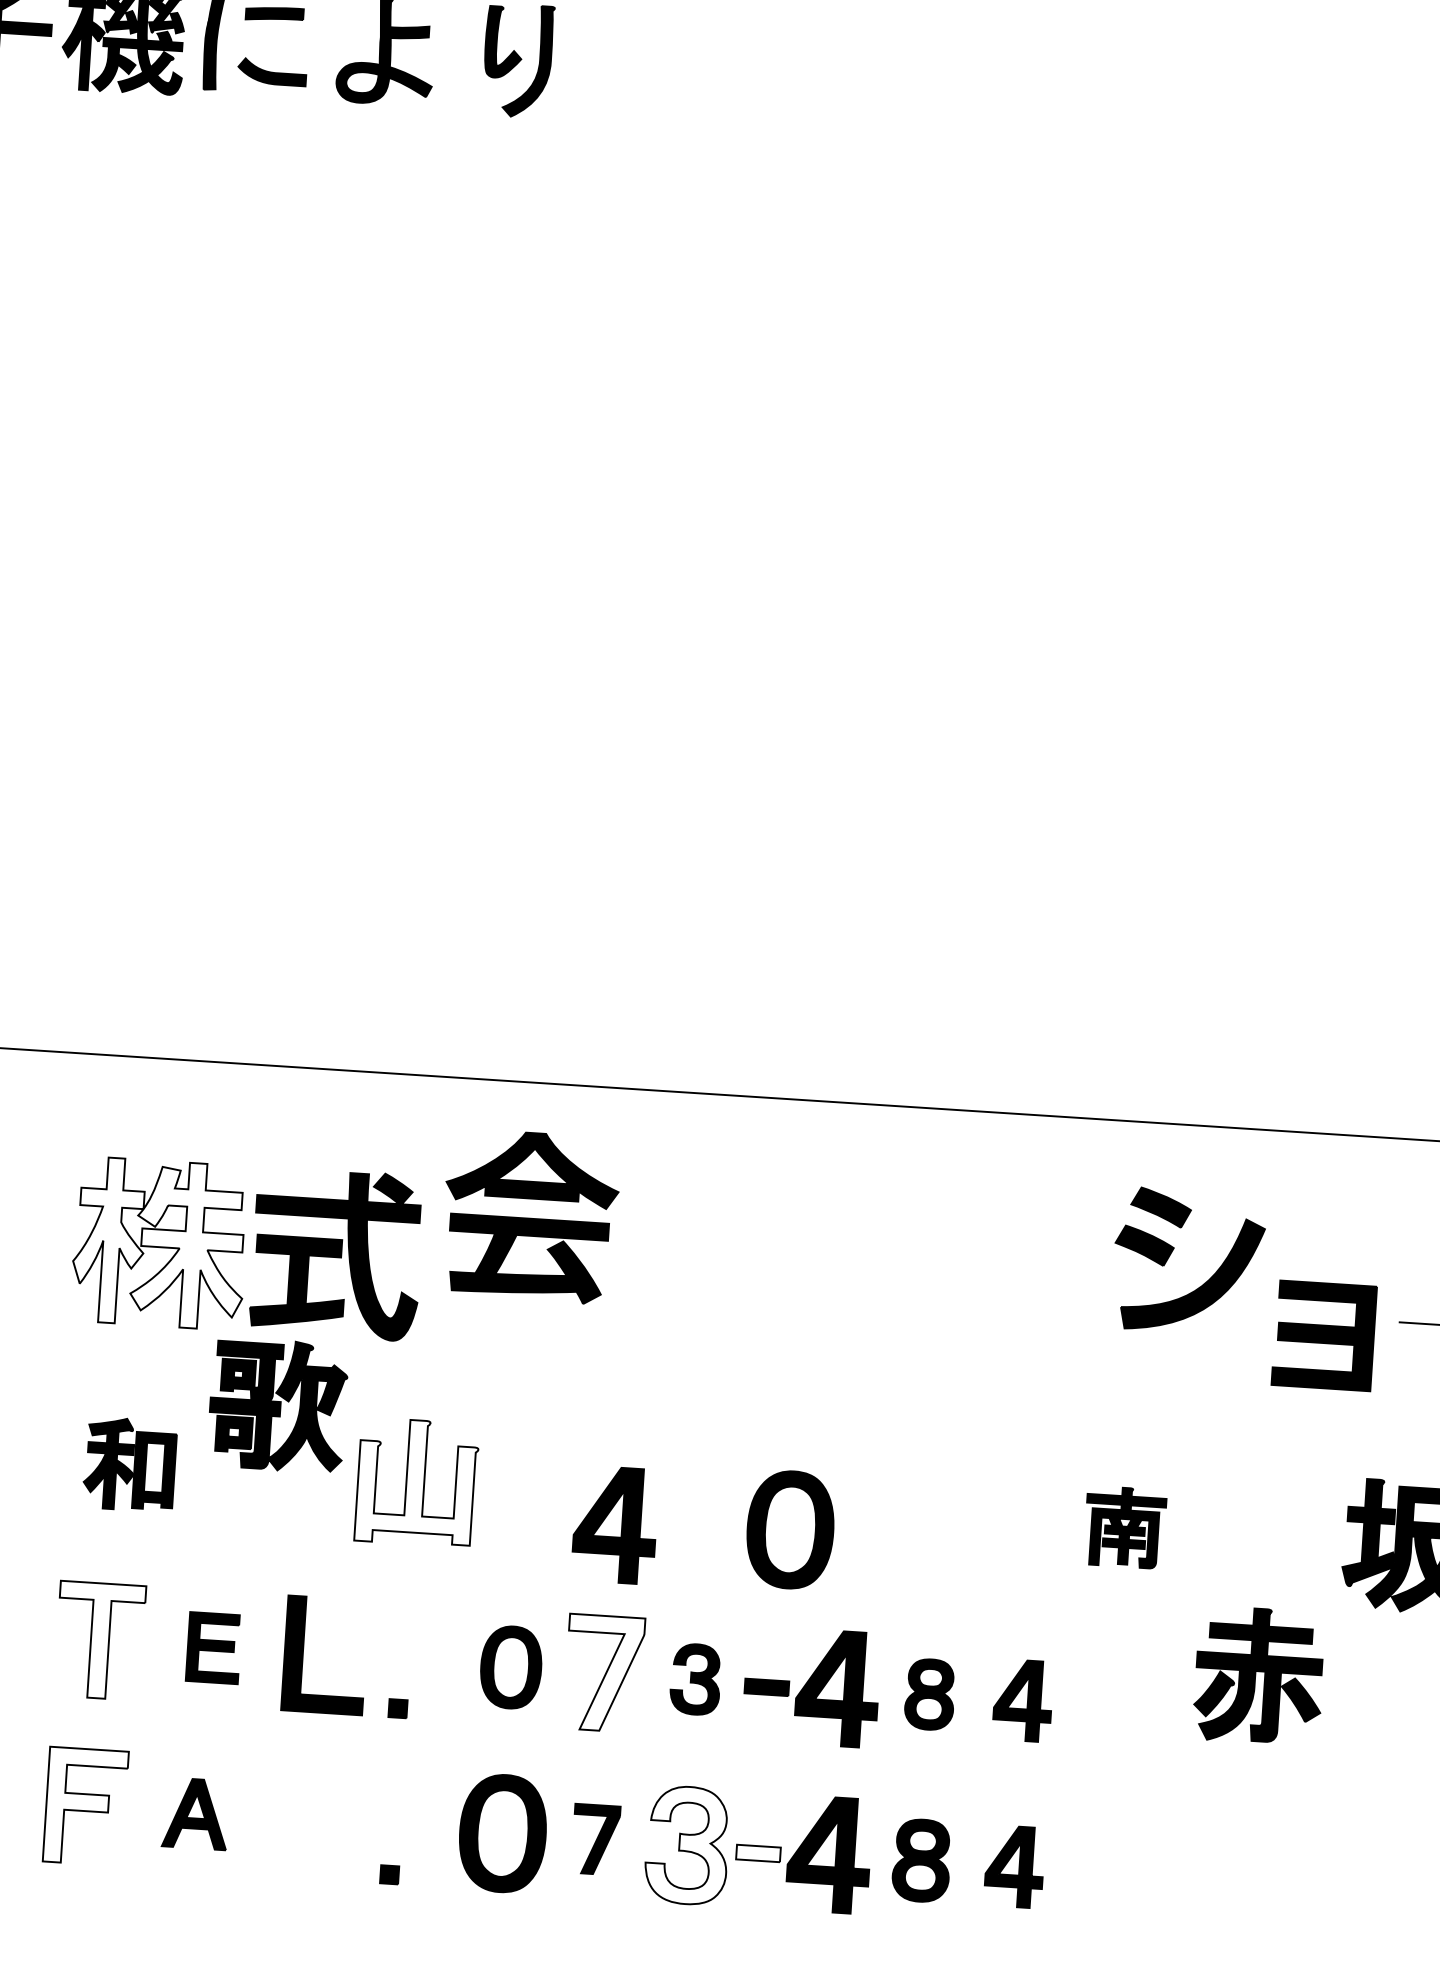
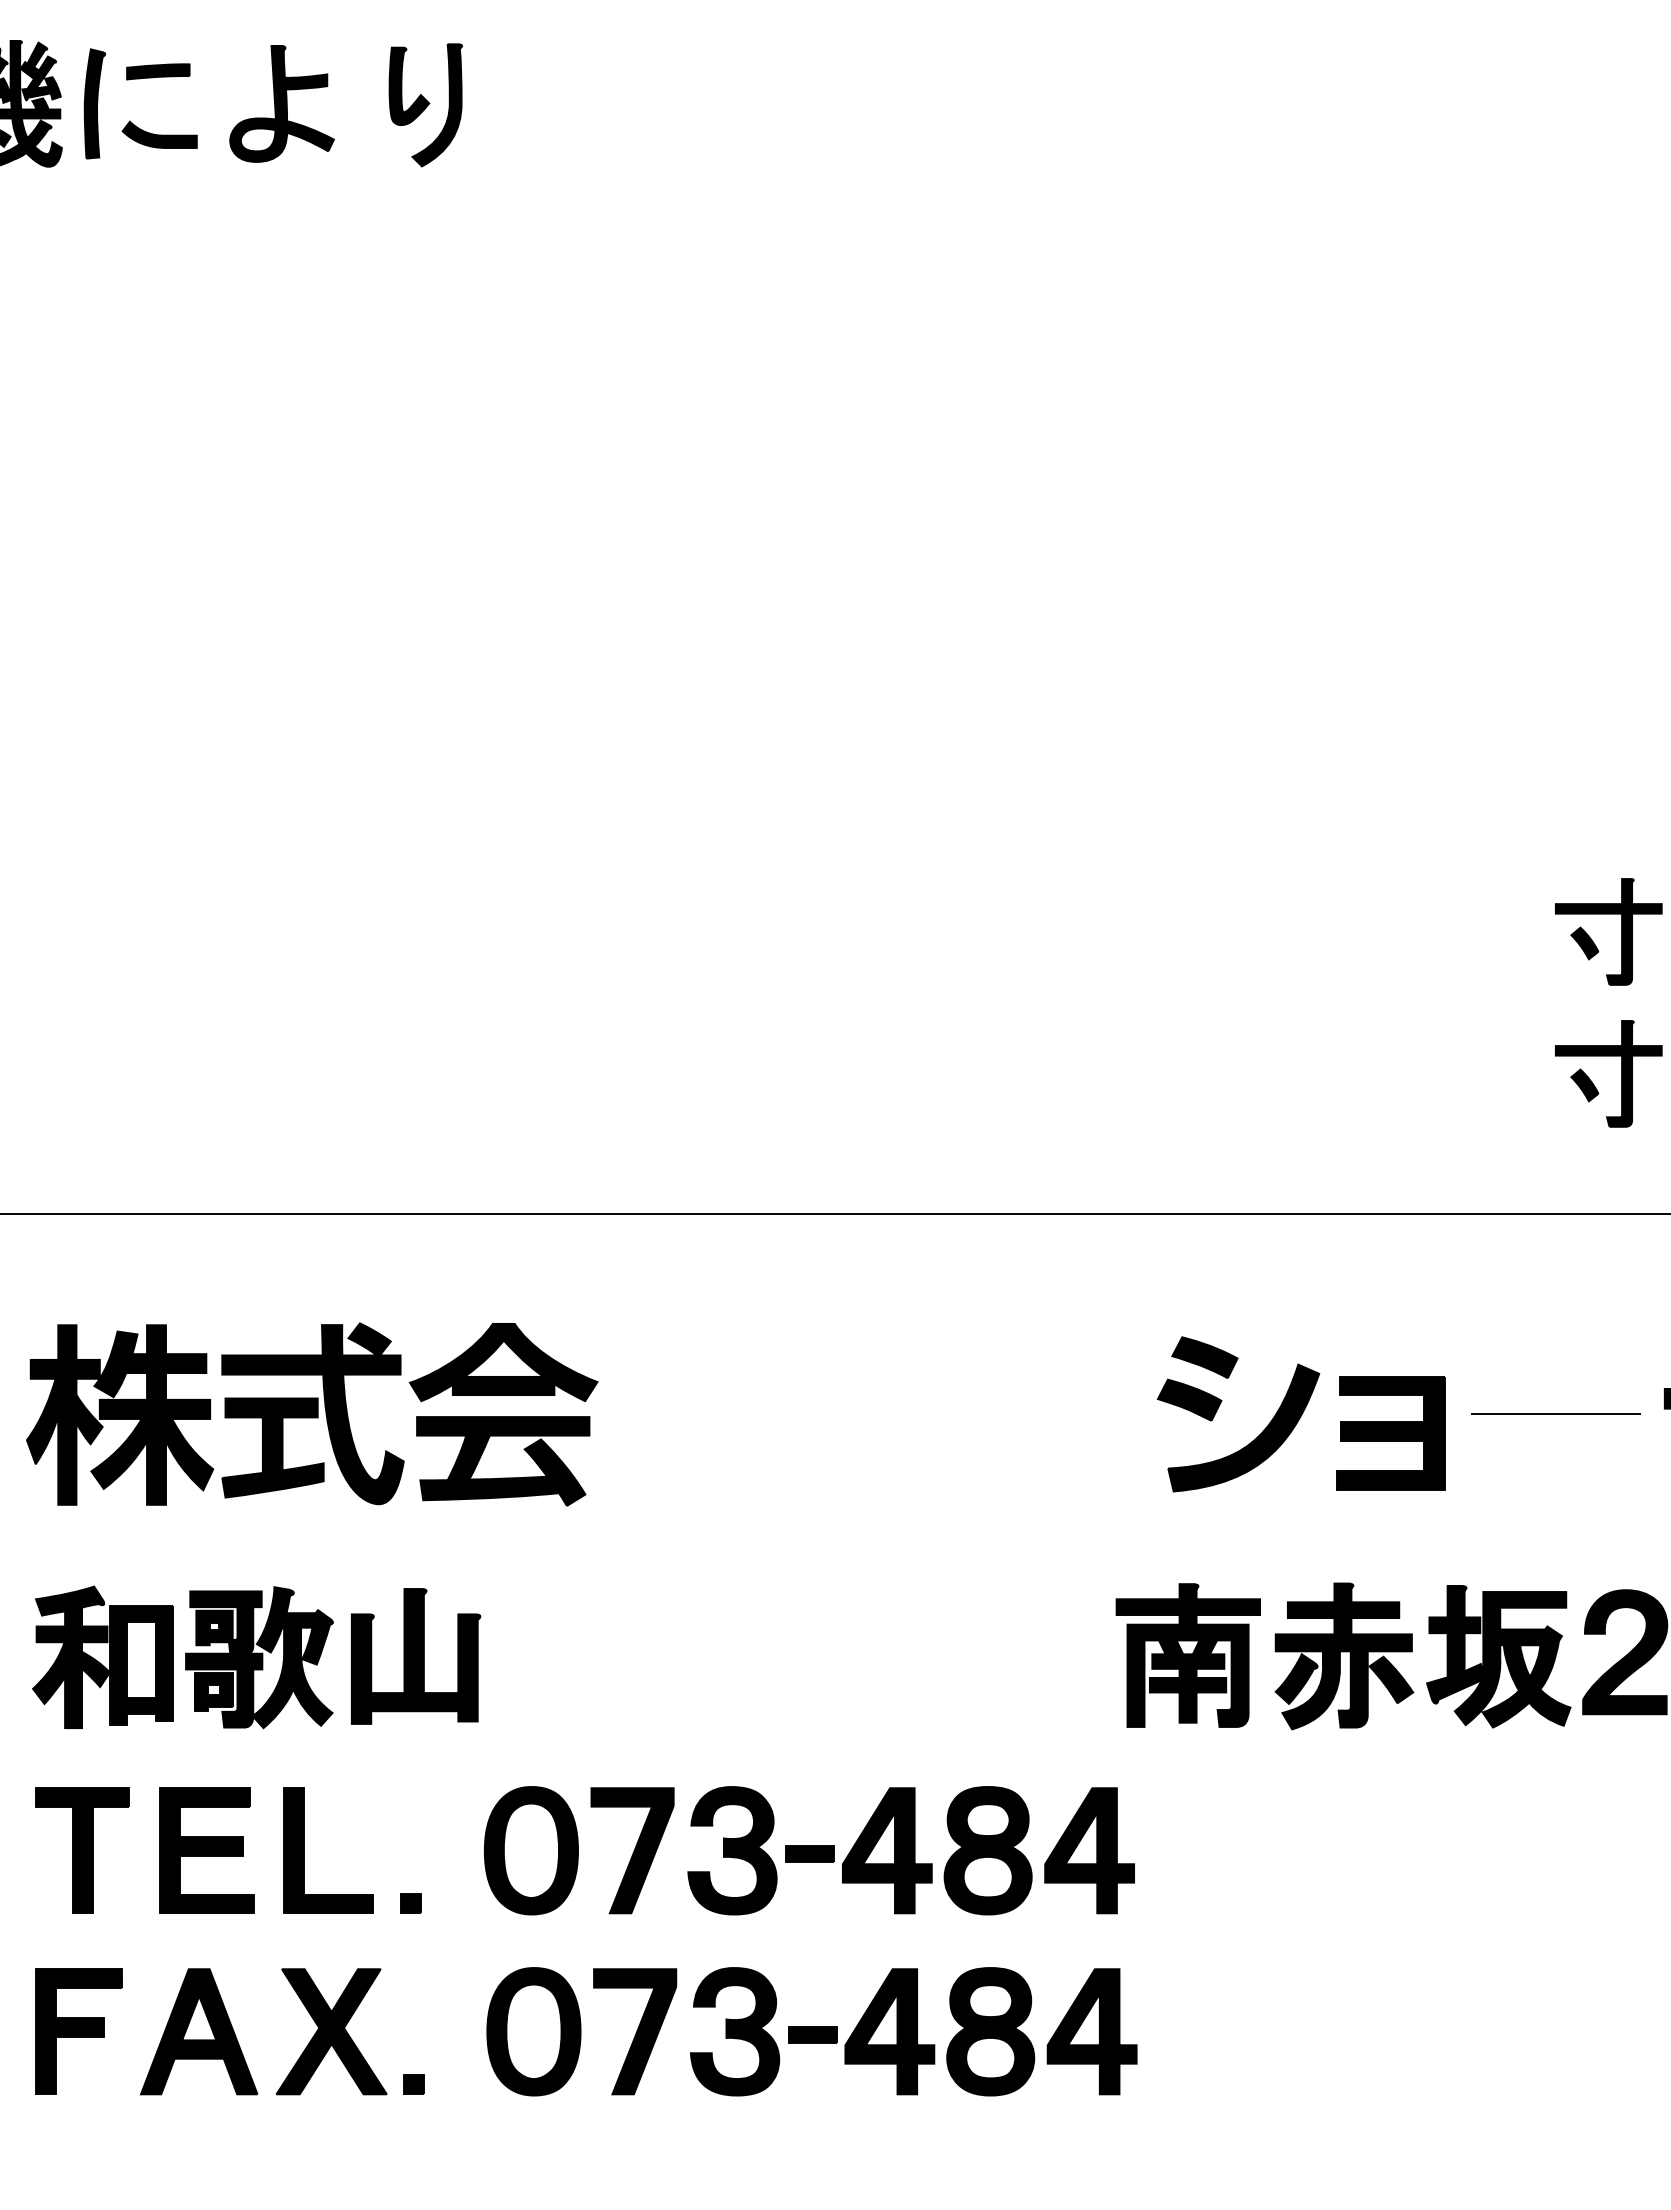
part: (530, 1216) -> (503, 1414), moved
fill: (159, 1243) -> (119, 1414), added
part: (1172, 1252) -> (1220, 1405), moved
part: (277, 1405) -> (259, 1657), moved
part: (129, 1463) -> (102, 1656), size x1.43
fill: (416, 1482) -> (415, 1656), added
part: (615, 1524) -> (634, 1688), removed
part: (1124, 1527) -> (1187, 1655), size x1.67
part: (790, 1529) -> (824, 1681), removed
fill: (99, 1640) -> (82, 1850), added
part: (213, 1647) -> (206, 1850), size x1.67
part: (510, 1667) -> (530, 1850), size x1.43
fill: (604, 1673) -> (632, 1850), added
part: (1259, 1676) -> (1344, 1656), moved
part: (695, 1679) -> (732, 1850), size x1.67
part: (929, 1694) -> (987, 1850), size x1.67
part: (1023, 1700) -> (1089, 1850), size x1.43
fill: (86, 1806) -> (79, 2031), added
part: (196, 1813) -> (199, 2031), size x1.67
part: (317, 1821) -> (331, 2031), added
part: (596, 1839) -> (635, 2031), size x1.67
fill: (686, 1845) -> (734, 2031), added
fill: (758, 1853) -> (812, 2035), added
part: (921, 1860) -> (990, 2031), size x1.43
part: (1014, 1866) -> (1091, 2031), size x1.43

